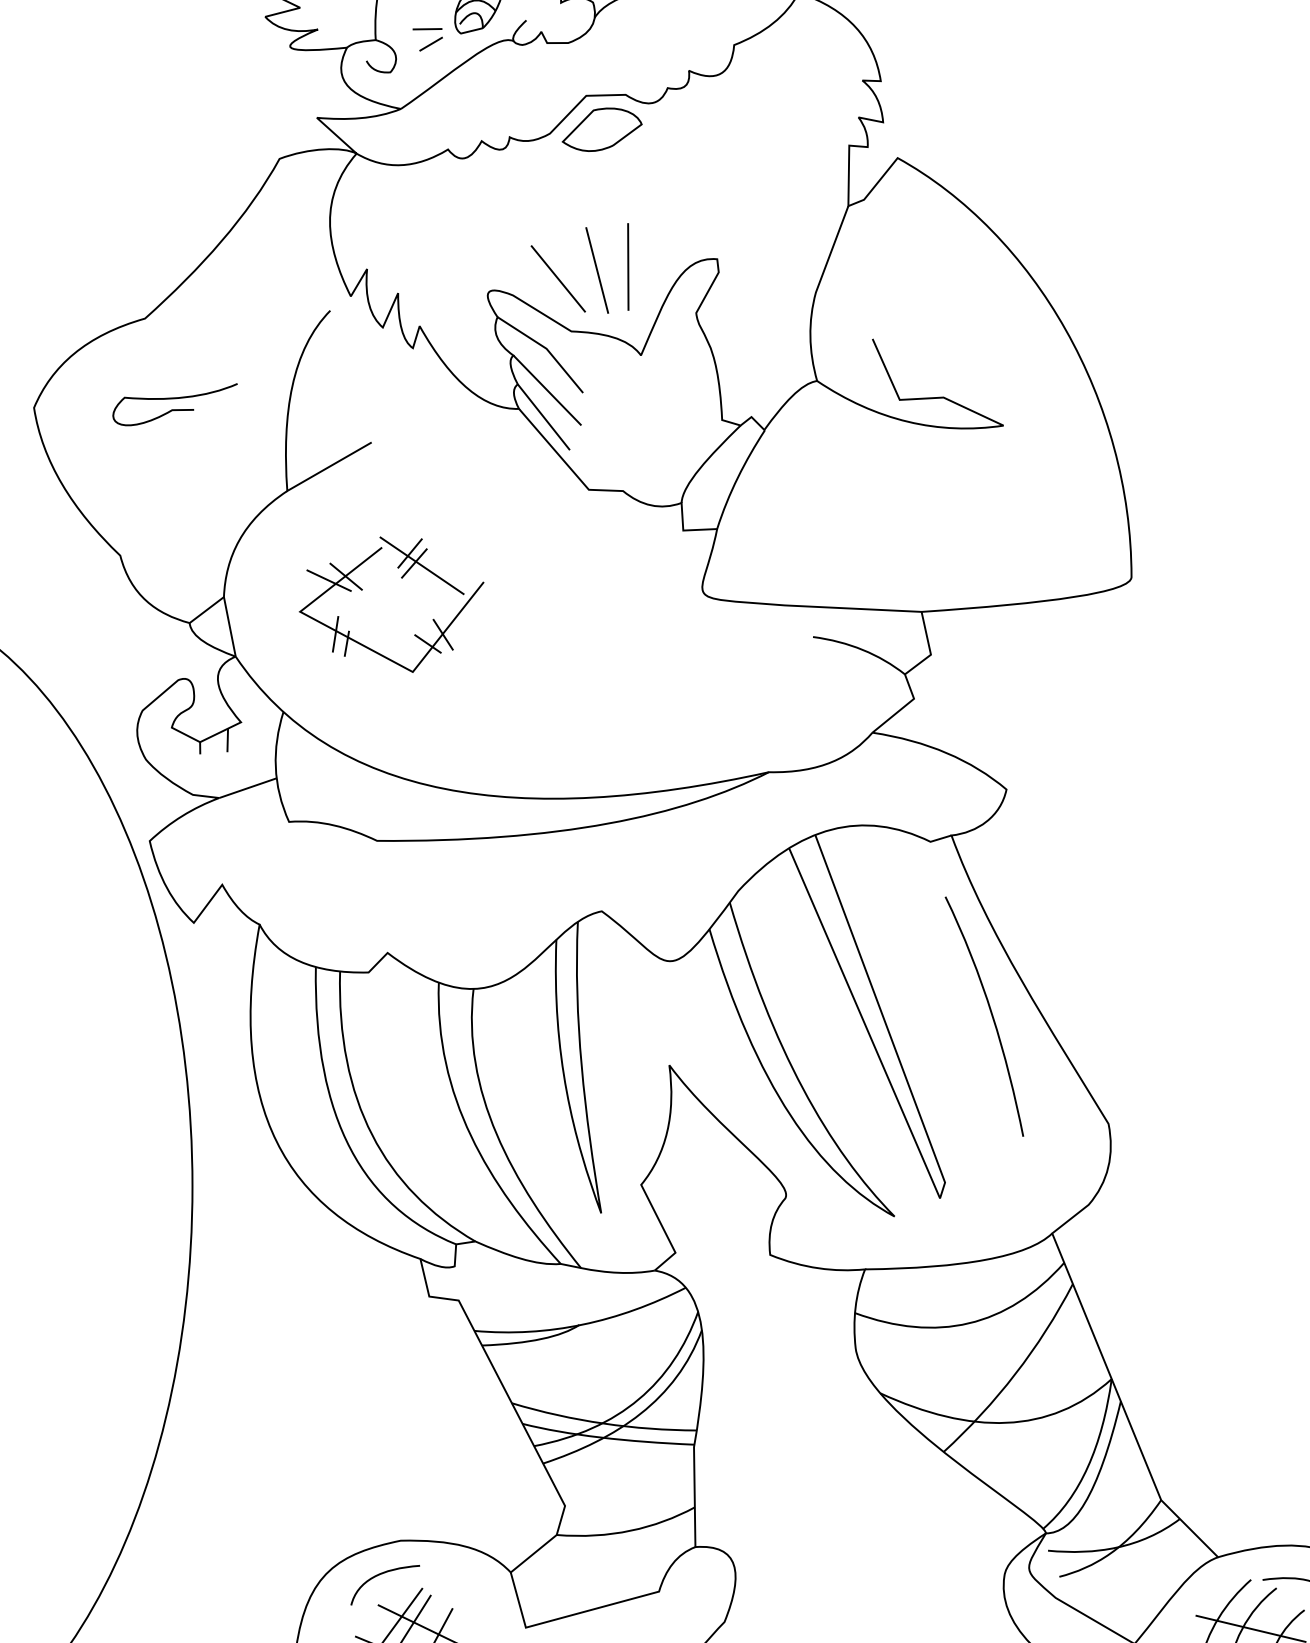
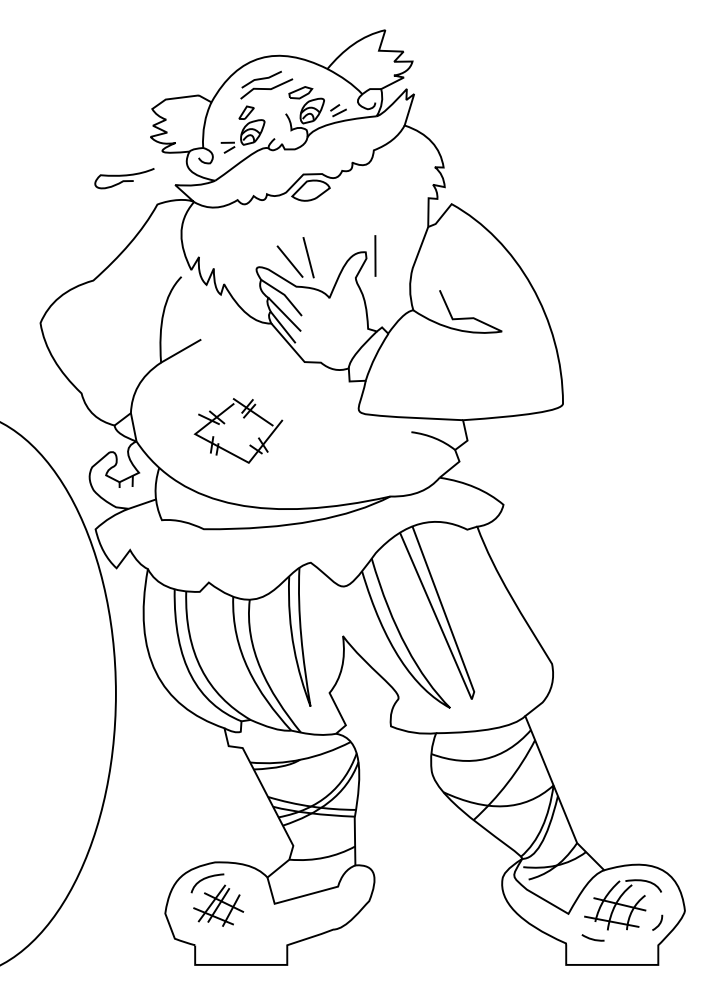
line: (628, 265) -> (375, 255), moved
curve: (174, 400) -> (124, 176), moved
part: (401, 578) -> (243, 418), moved
curve: (989, 1015) -> (495, 612), removed

